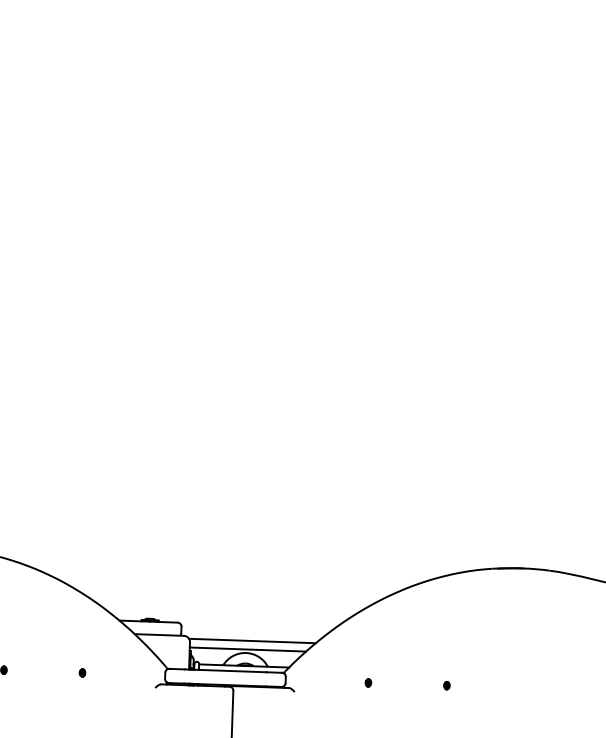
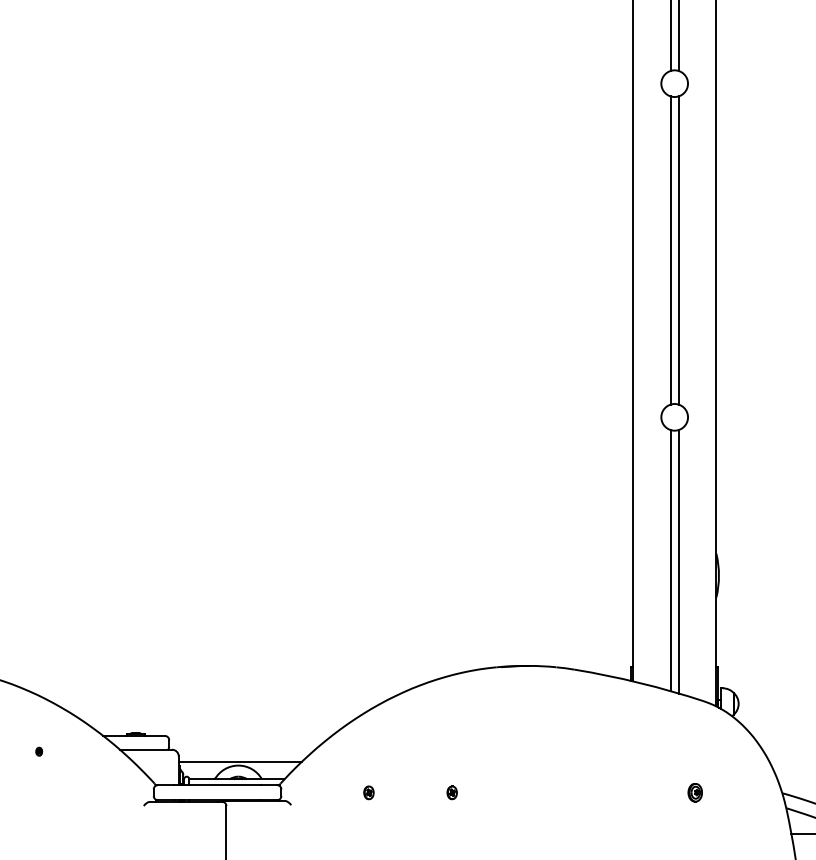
line: (252, 640) -> (244, 752), removed
part: (82, 672) -> (39, 751), moved
part: (368, 682) -> (368, 792), size x1.6
part: (446, 685) -> (451, 792), size x1.6

